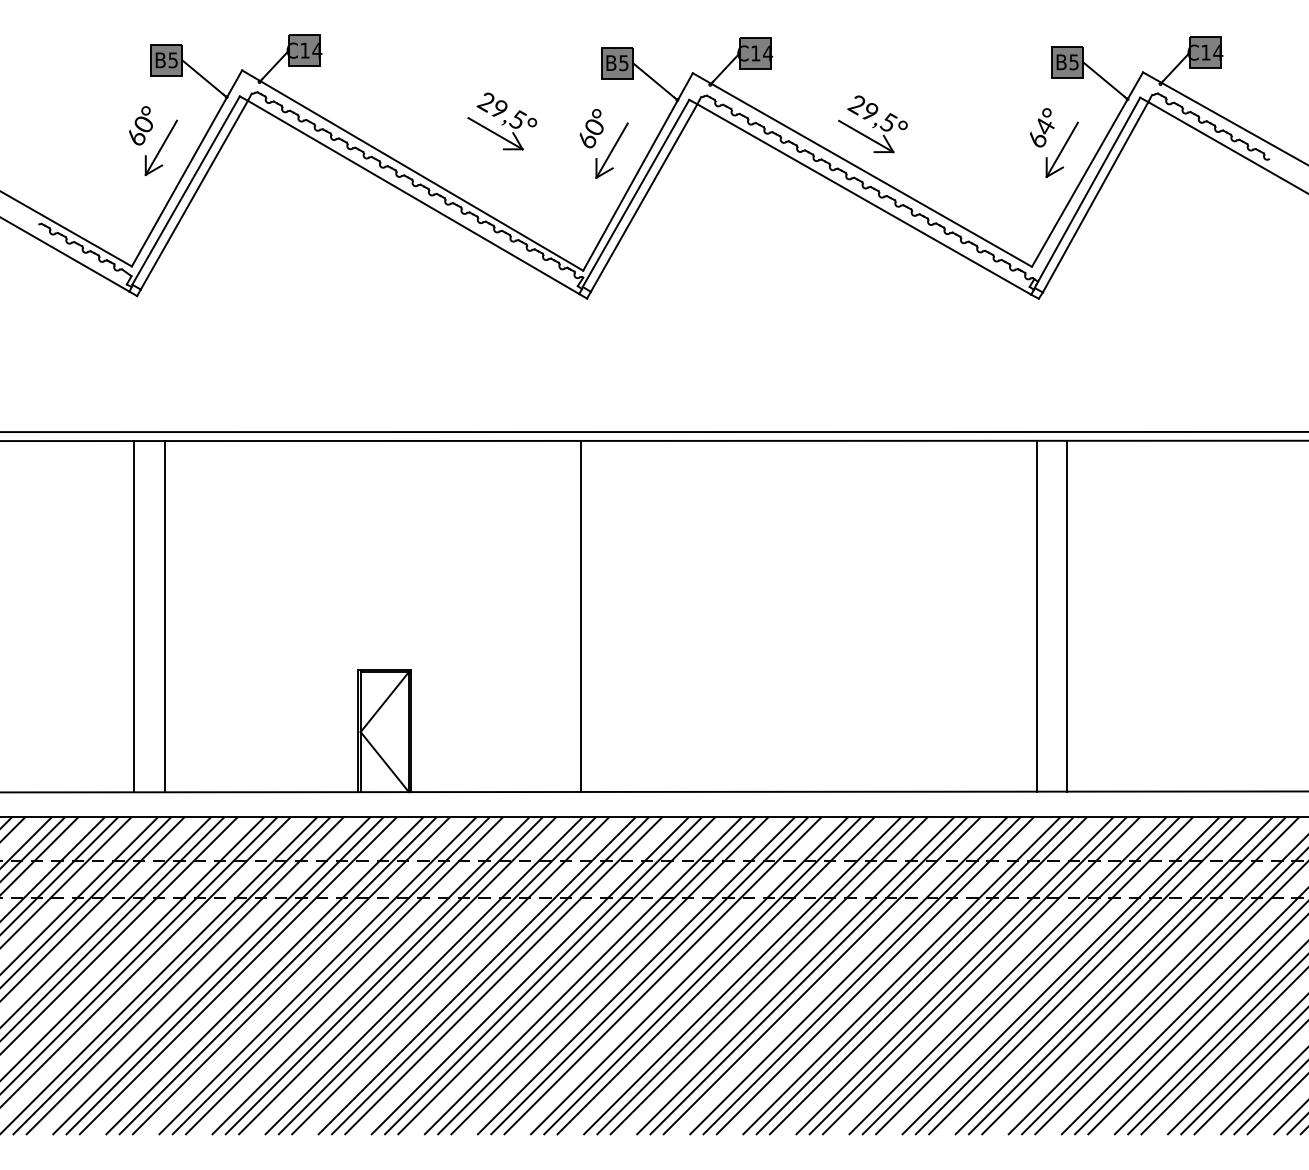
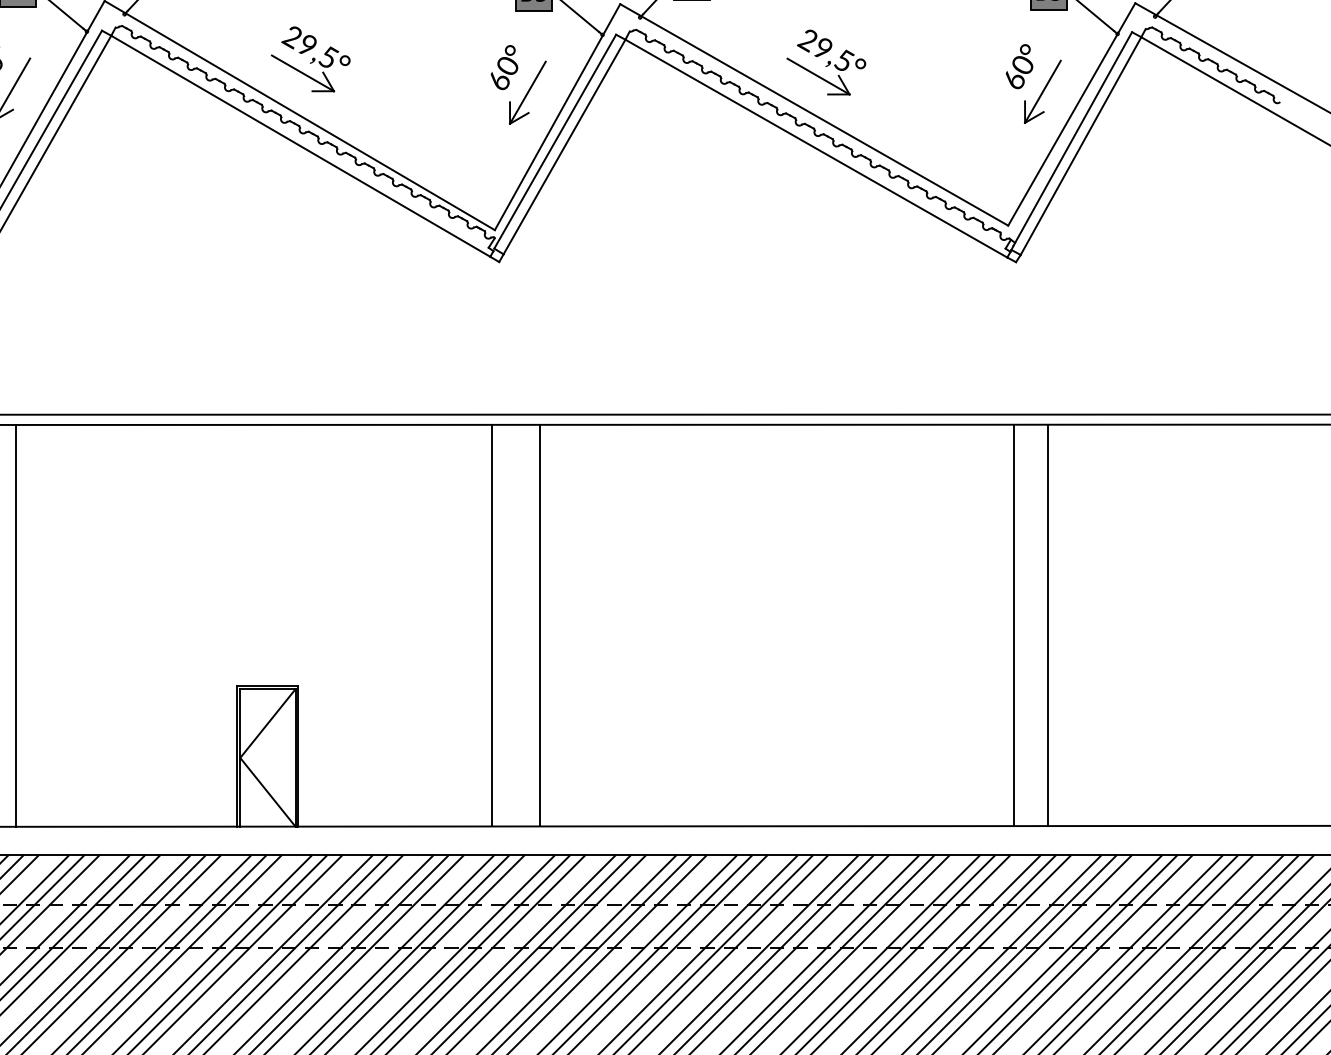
part: (502, 121) -> (310, 59), moved
text: (1044, 126) -> (1022, 65), 64 -> 60
line: (622, 616) -> (539, 625), added

